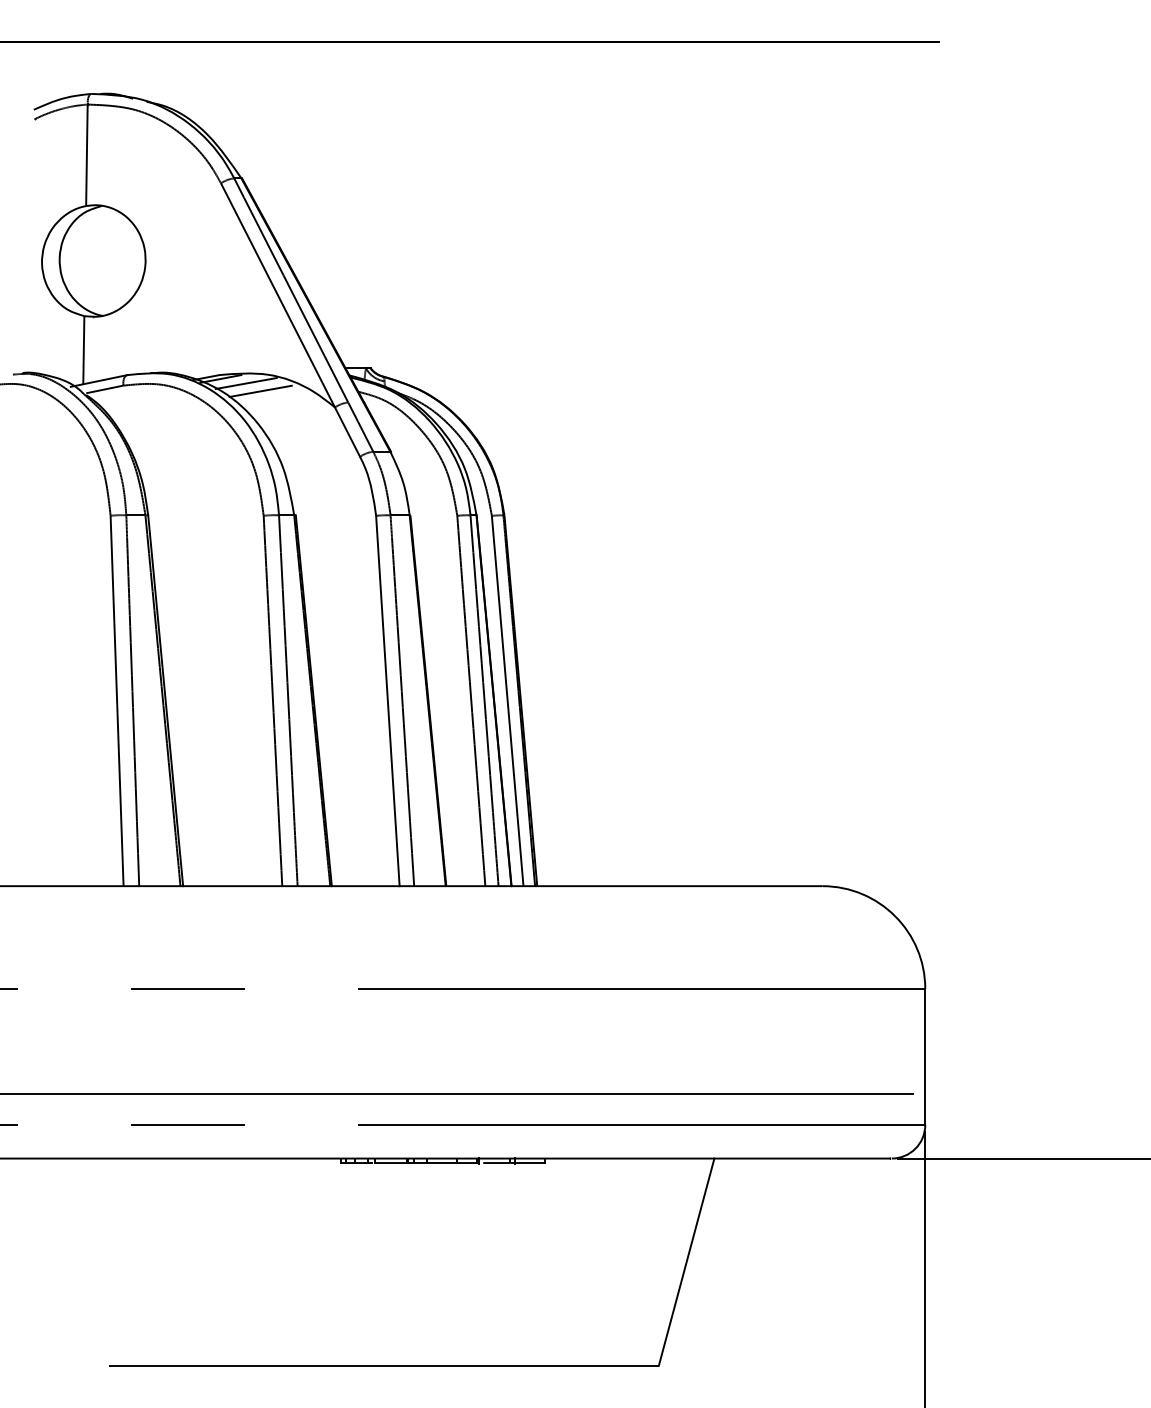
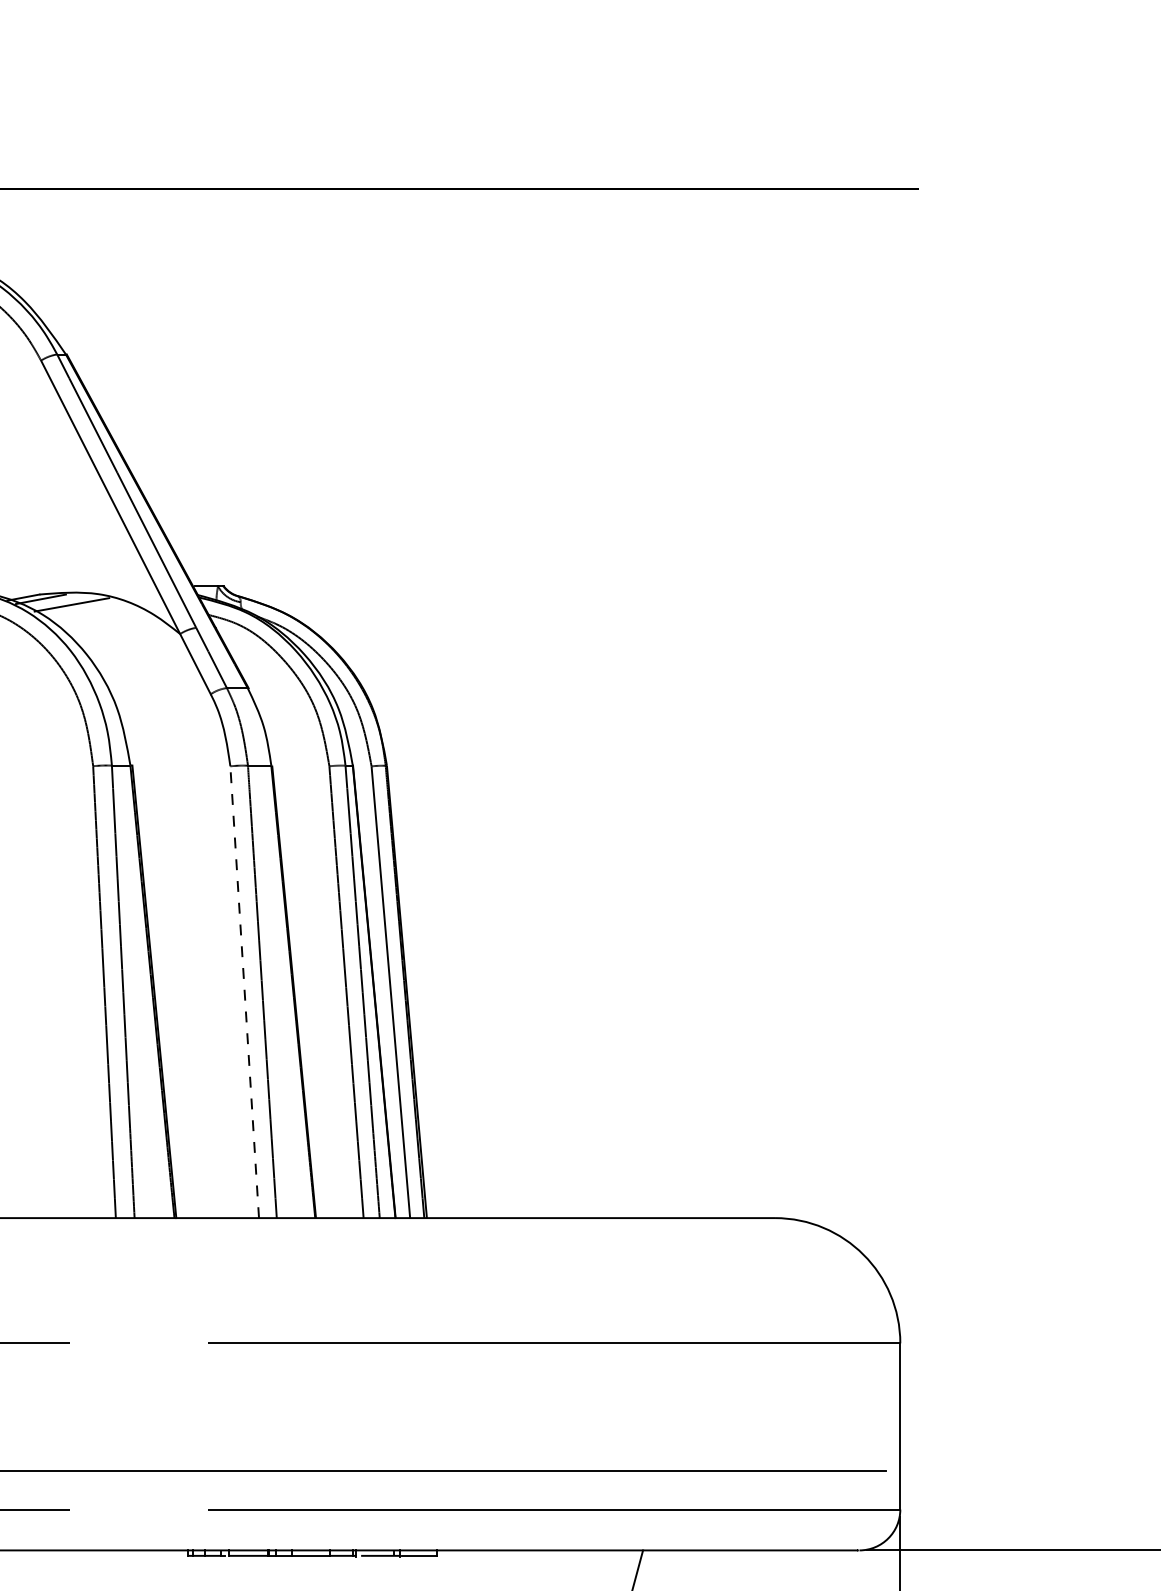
line: (260, 391) -> (89, 614), removed
line: (387, 701) -> (244, 992), solid -> dashed

